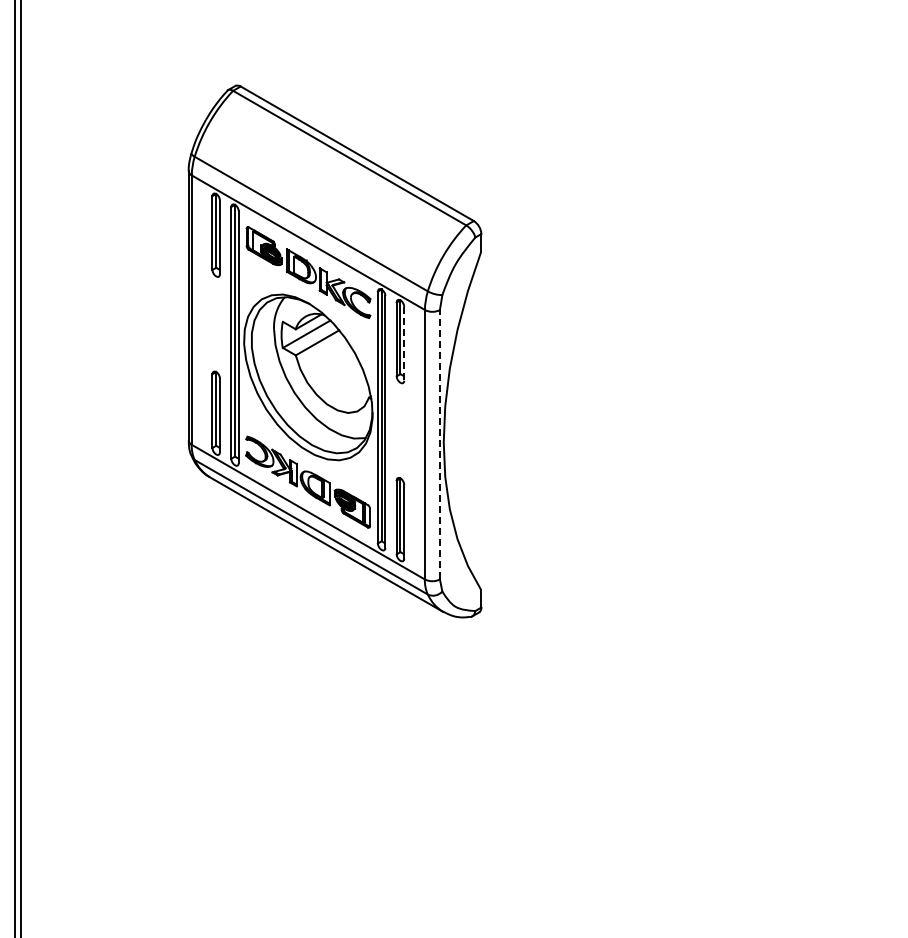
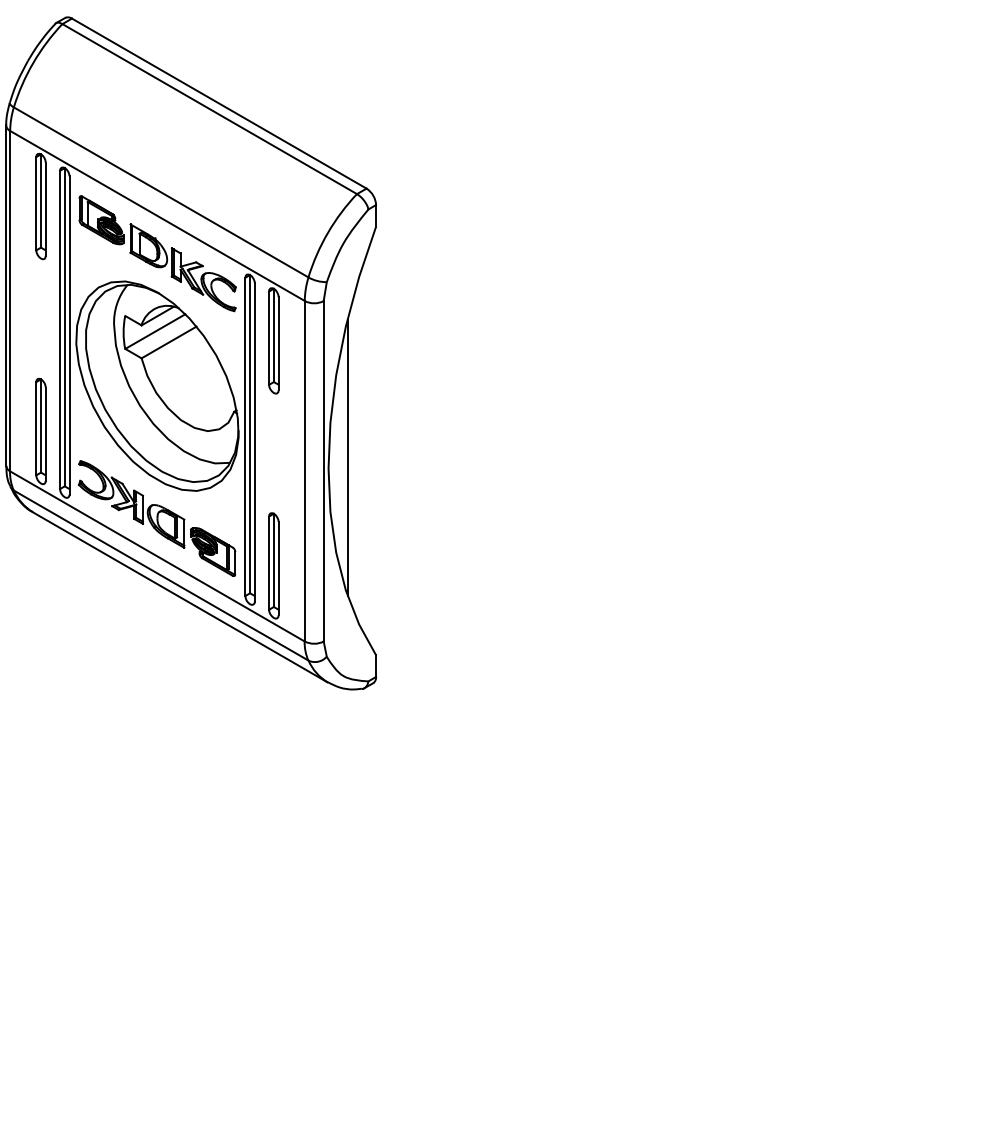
line: (404, 343) -> (278, 343), dashed -> solid
line: (458, 433) -> (347, 457), added
line: (439, 444) -> (323, 470), dashed -> solid

